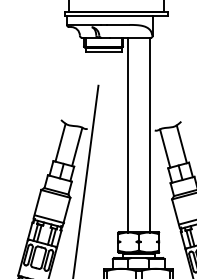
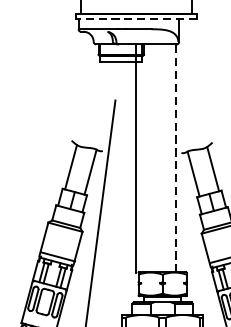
line: (116, 16) -> (136, 19), solid -> dashed
line: (128, 134) -> (136, 157), moved
line: (149, 134) -> (175, 157), solid -> dashed

